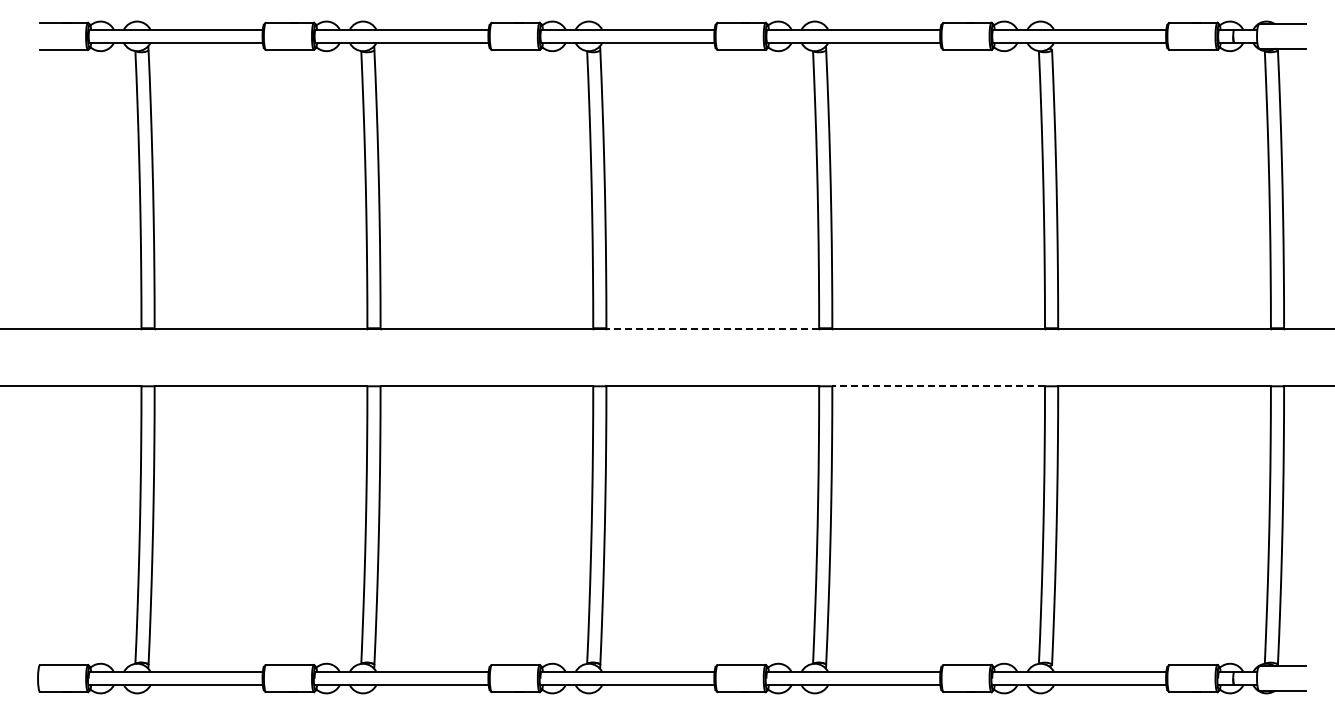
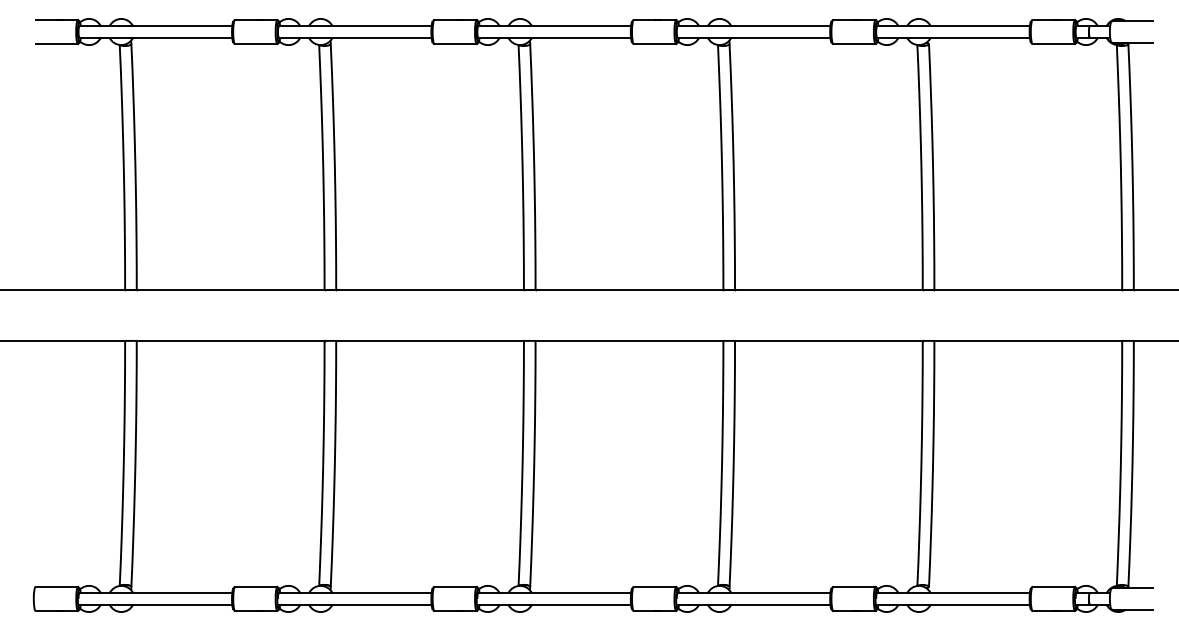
line: (712, 328) -> (629, 289), dashed -> solid
line: (938, 386) -> (828, 341), dashed -> solid

